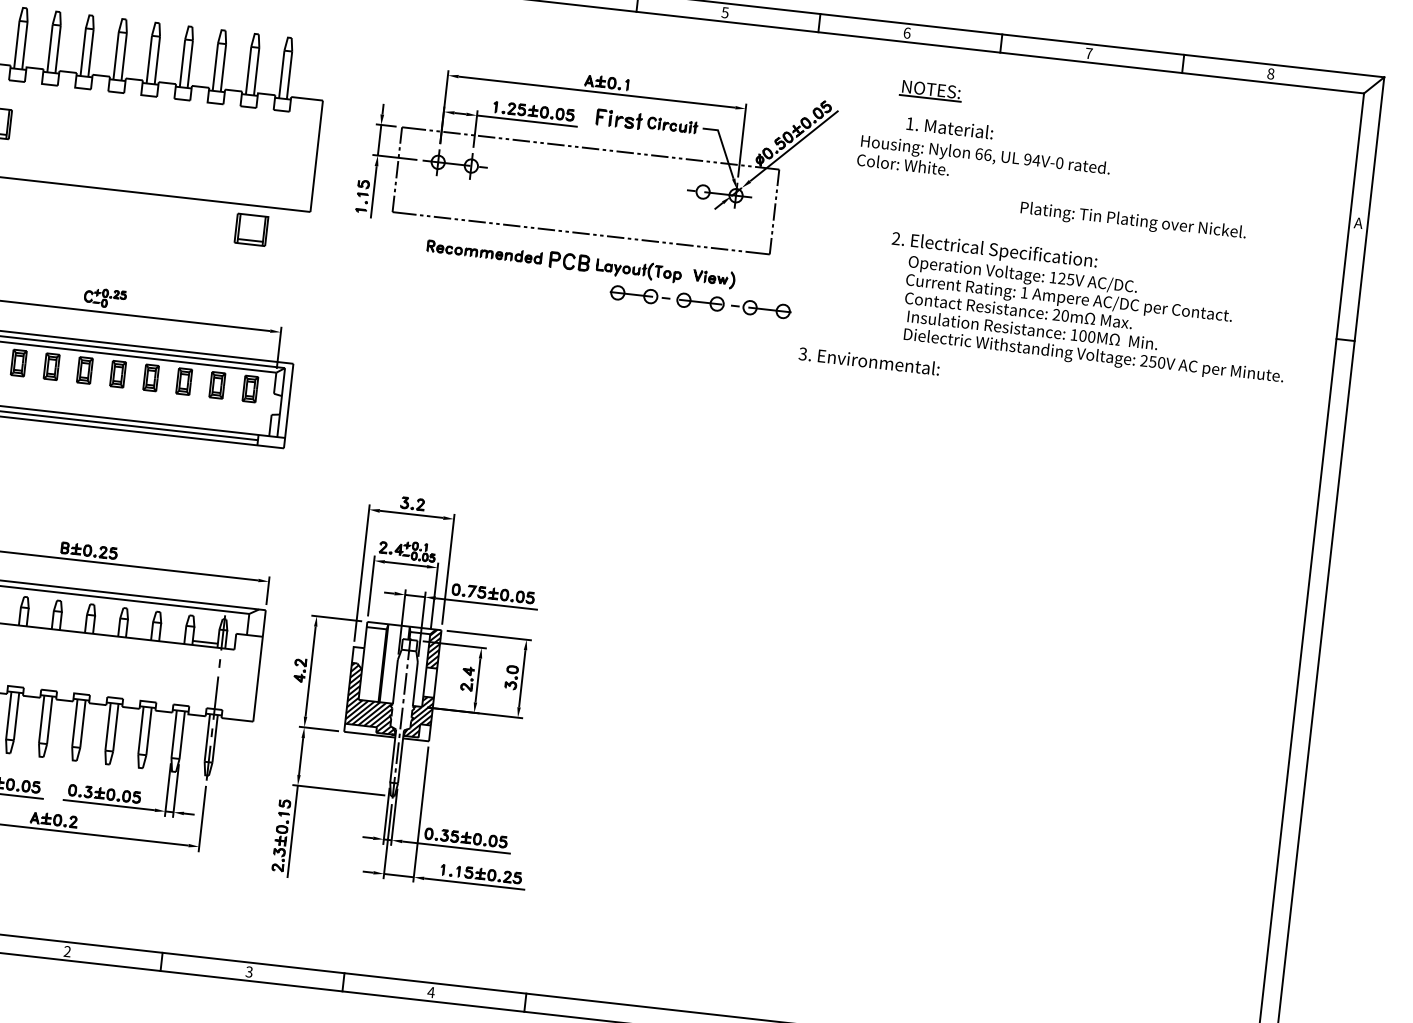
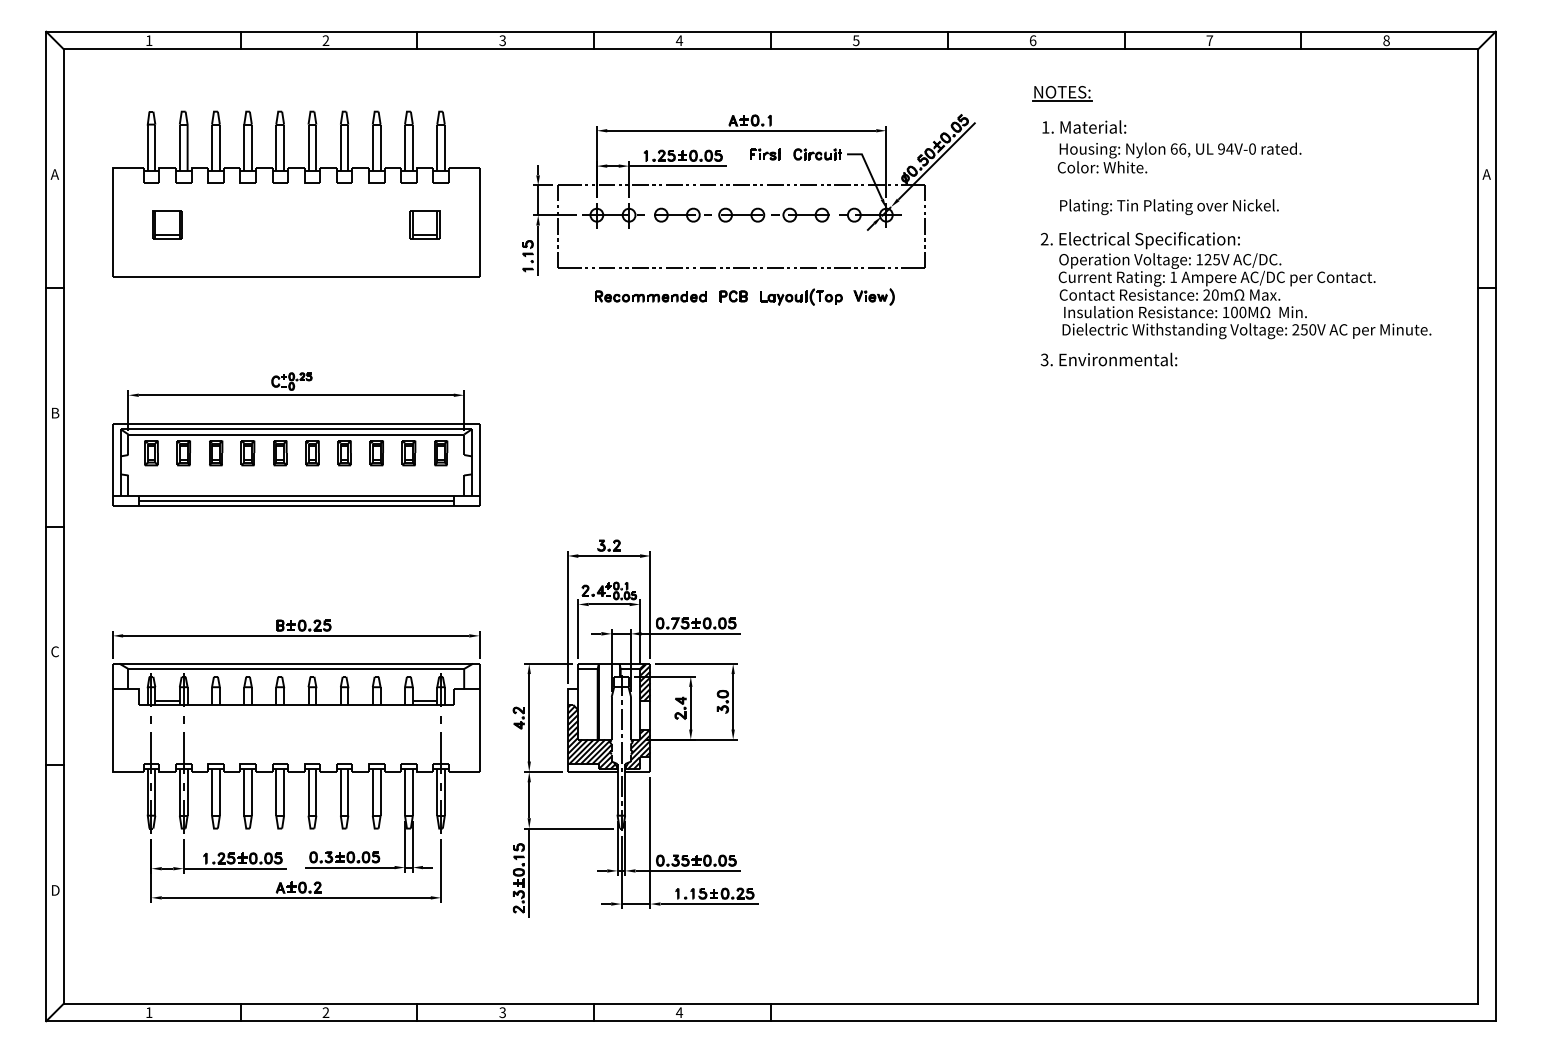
part: (618, 119) -> (765, 154), size x0.71
text: (983, 163) -> (1179, 157), moved
text: (1133, 221) -> (1169, 207), moved
part: (251, 229) -> (424, 224), moved
part: (569, 261) -> (733, 296), size x0.71
part: (700, 301) -> (741, 214), moved
text: (868, 360) -> (1108, 359), moved

